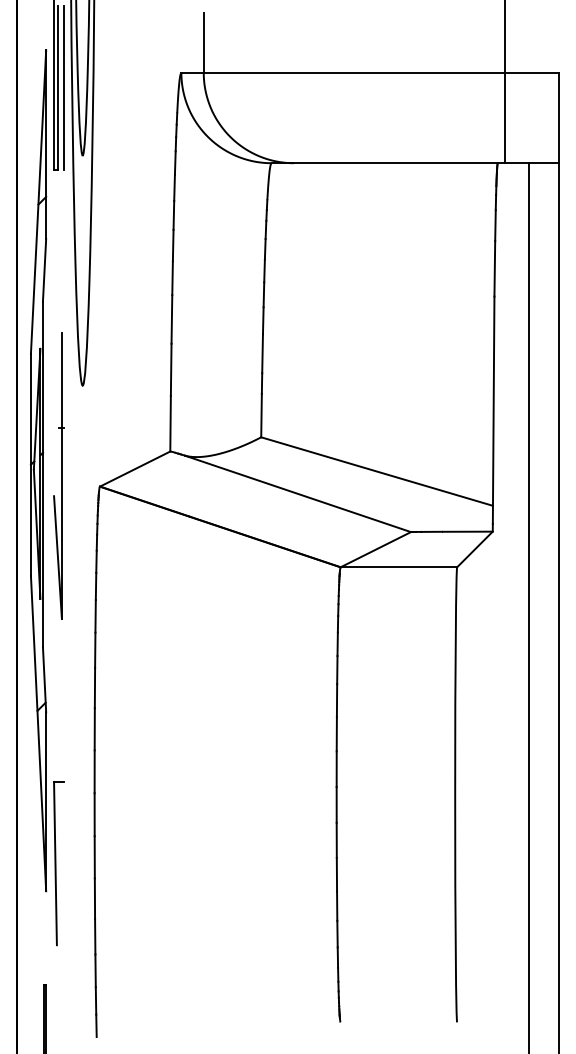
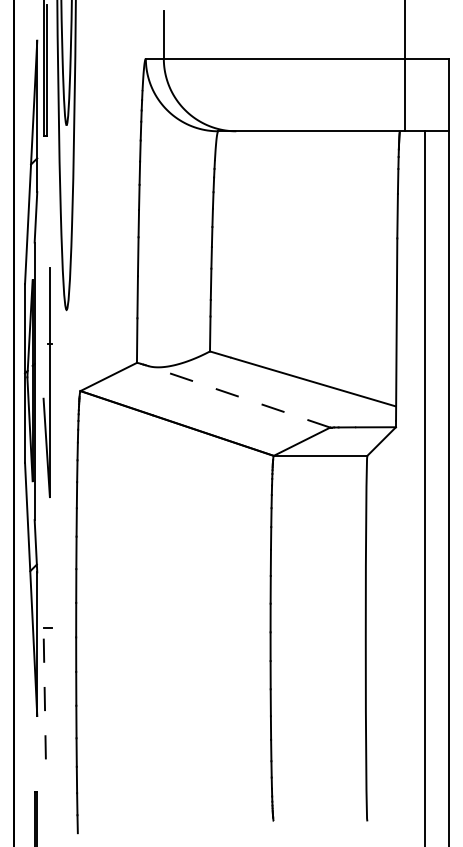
line: (64, 87) -> (51, 70), removed
line: (296, 493) -> (238, 396), solid -> dashed
line: (55, 863) -> (44, 693), solid -> dashed

